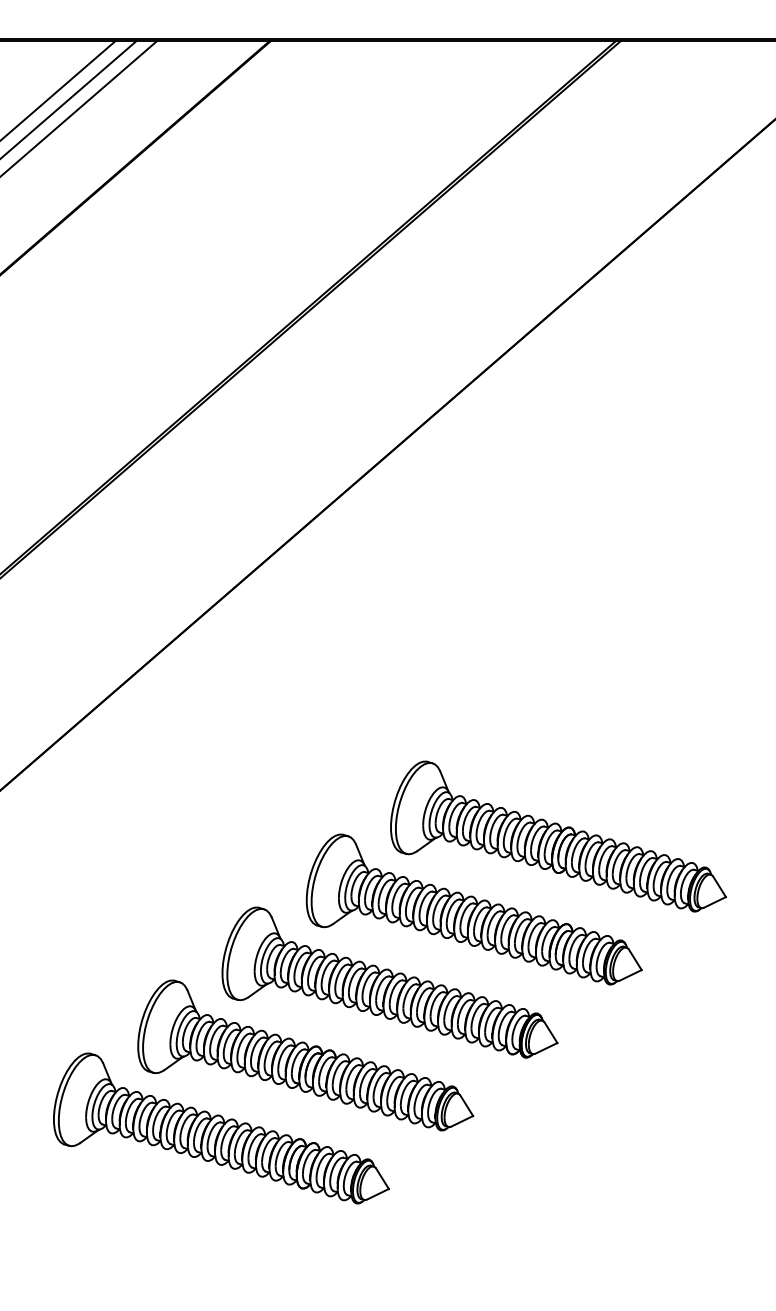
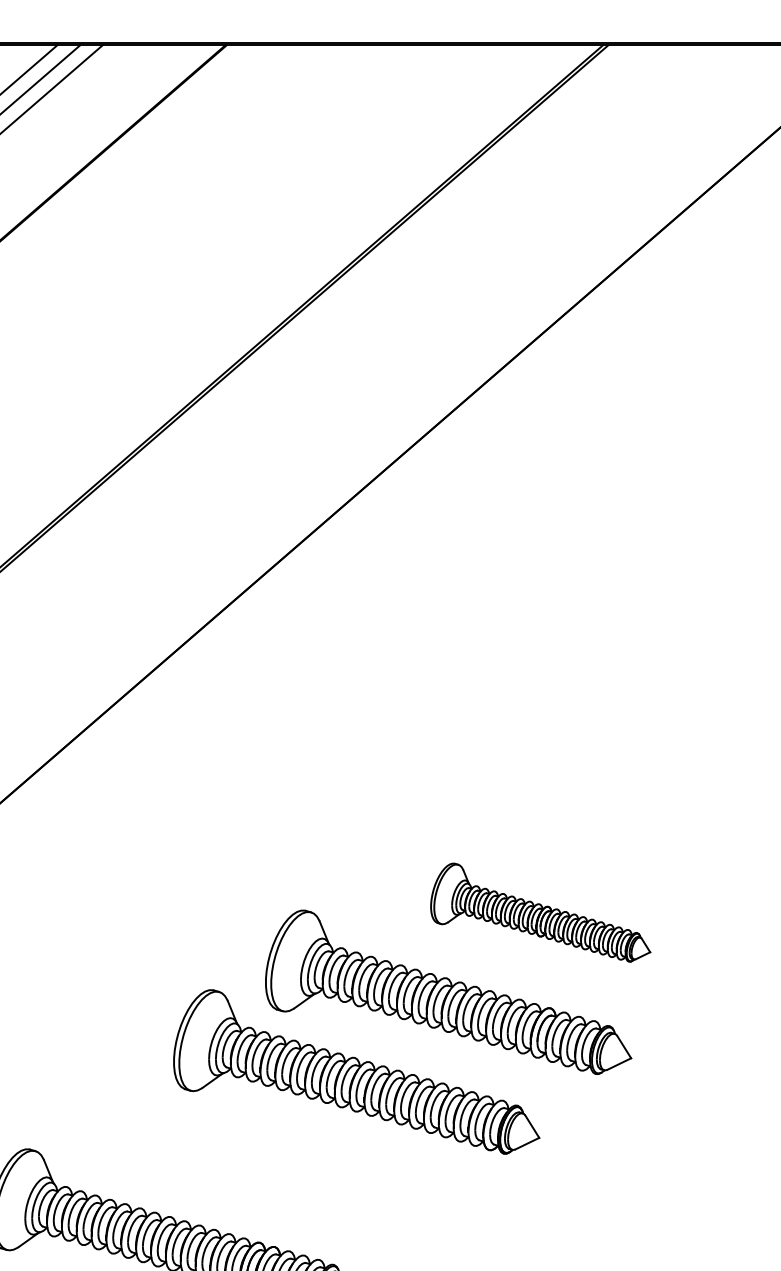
part: (558, 836) -> (540, 912), size x0.6
part: (305, 1055) -> (264, 1151), removed

